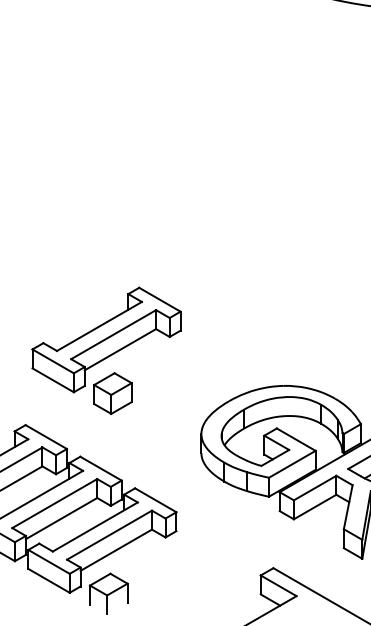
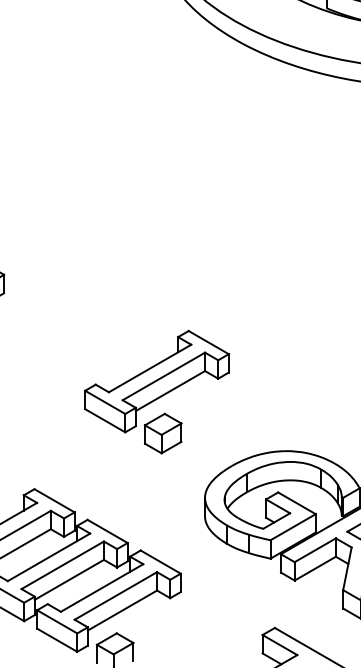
part: (106, 350) -> (156, 391), moved

